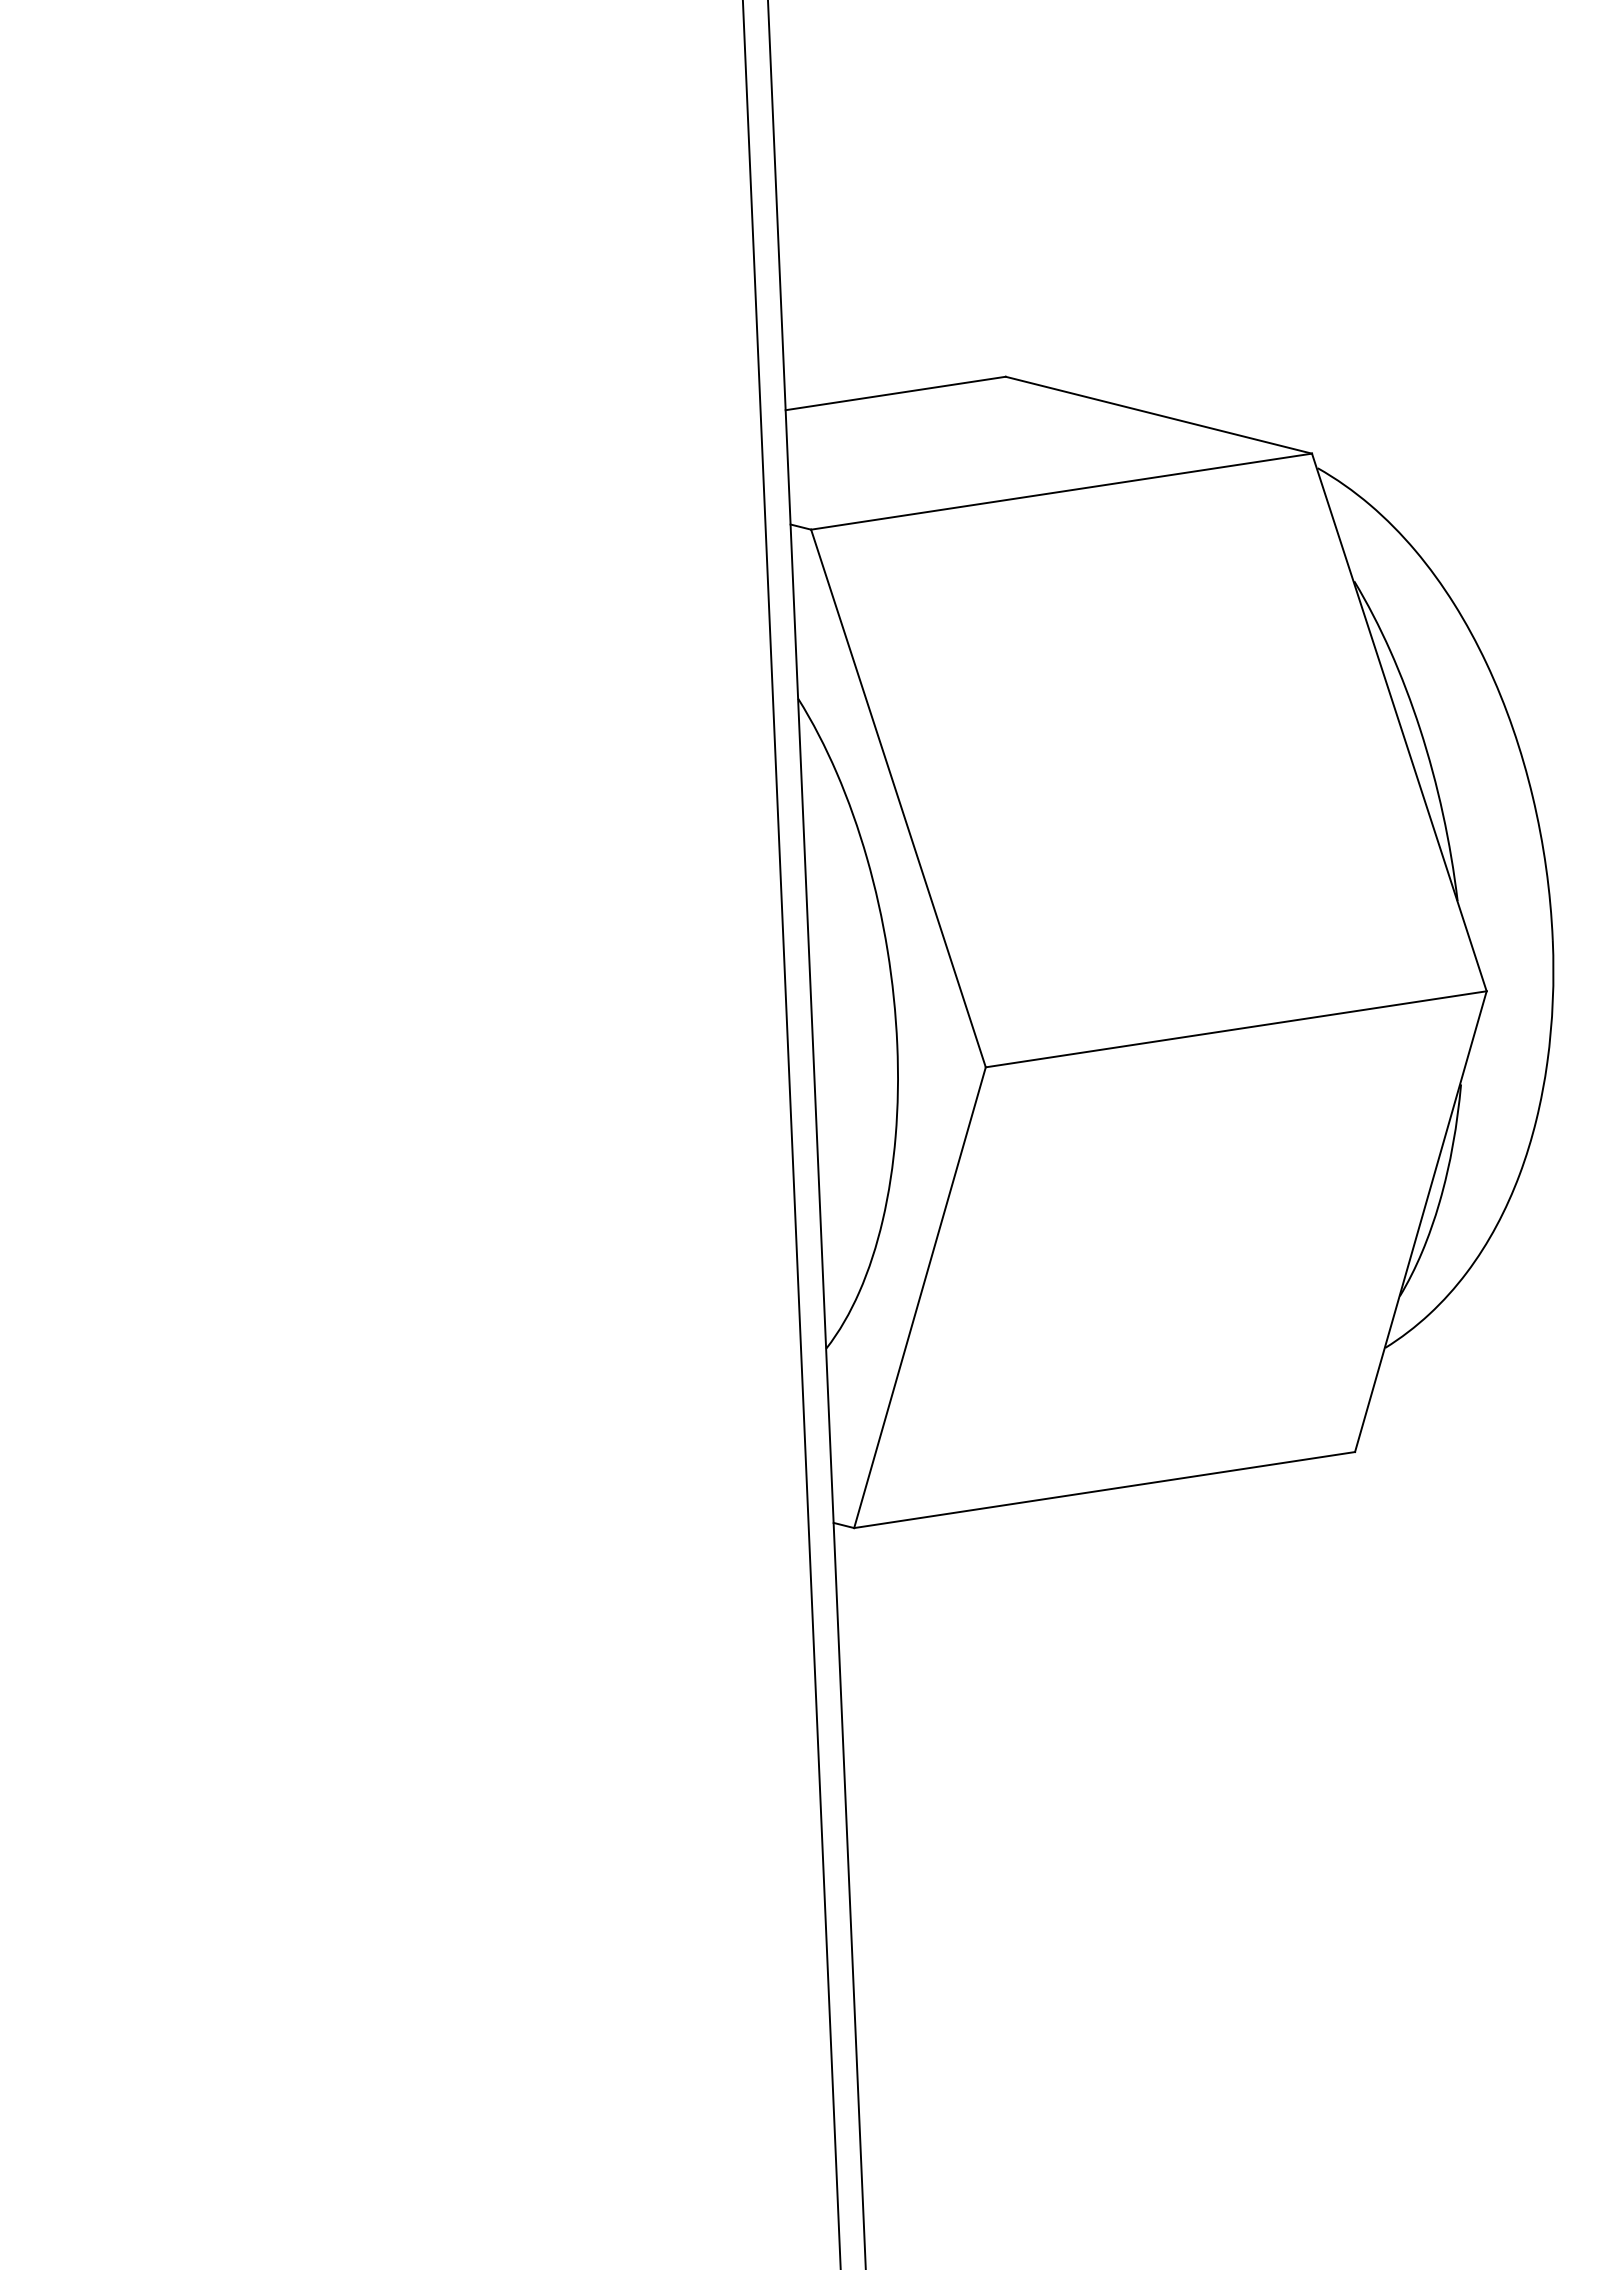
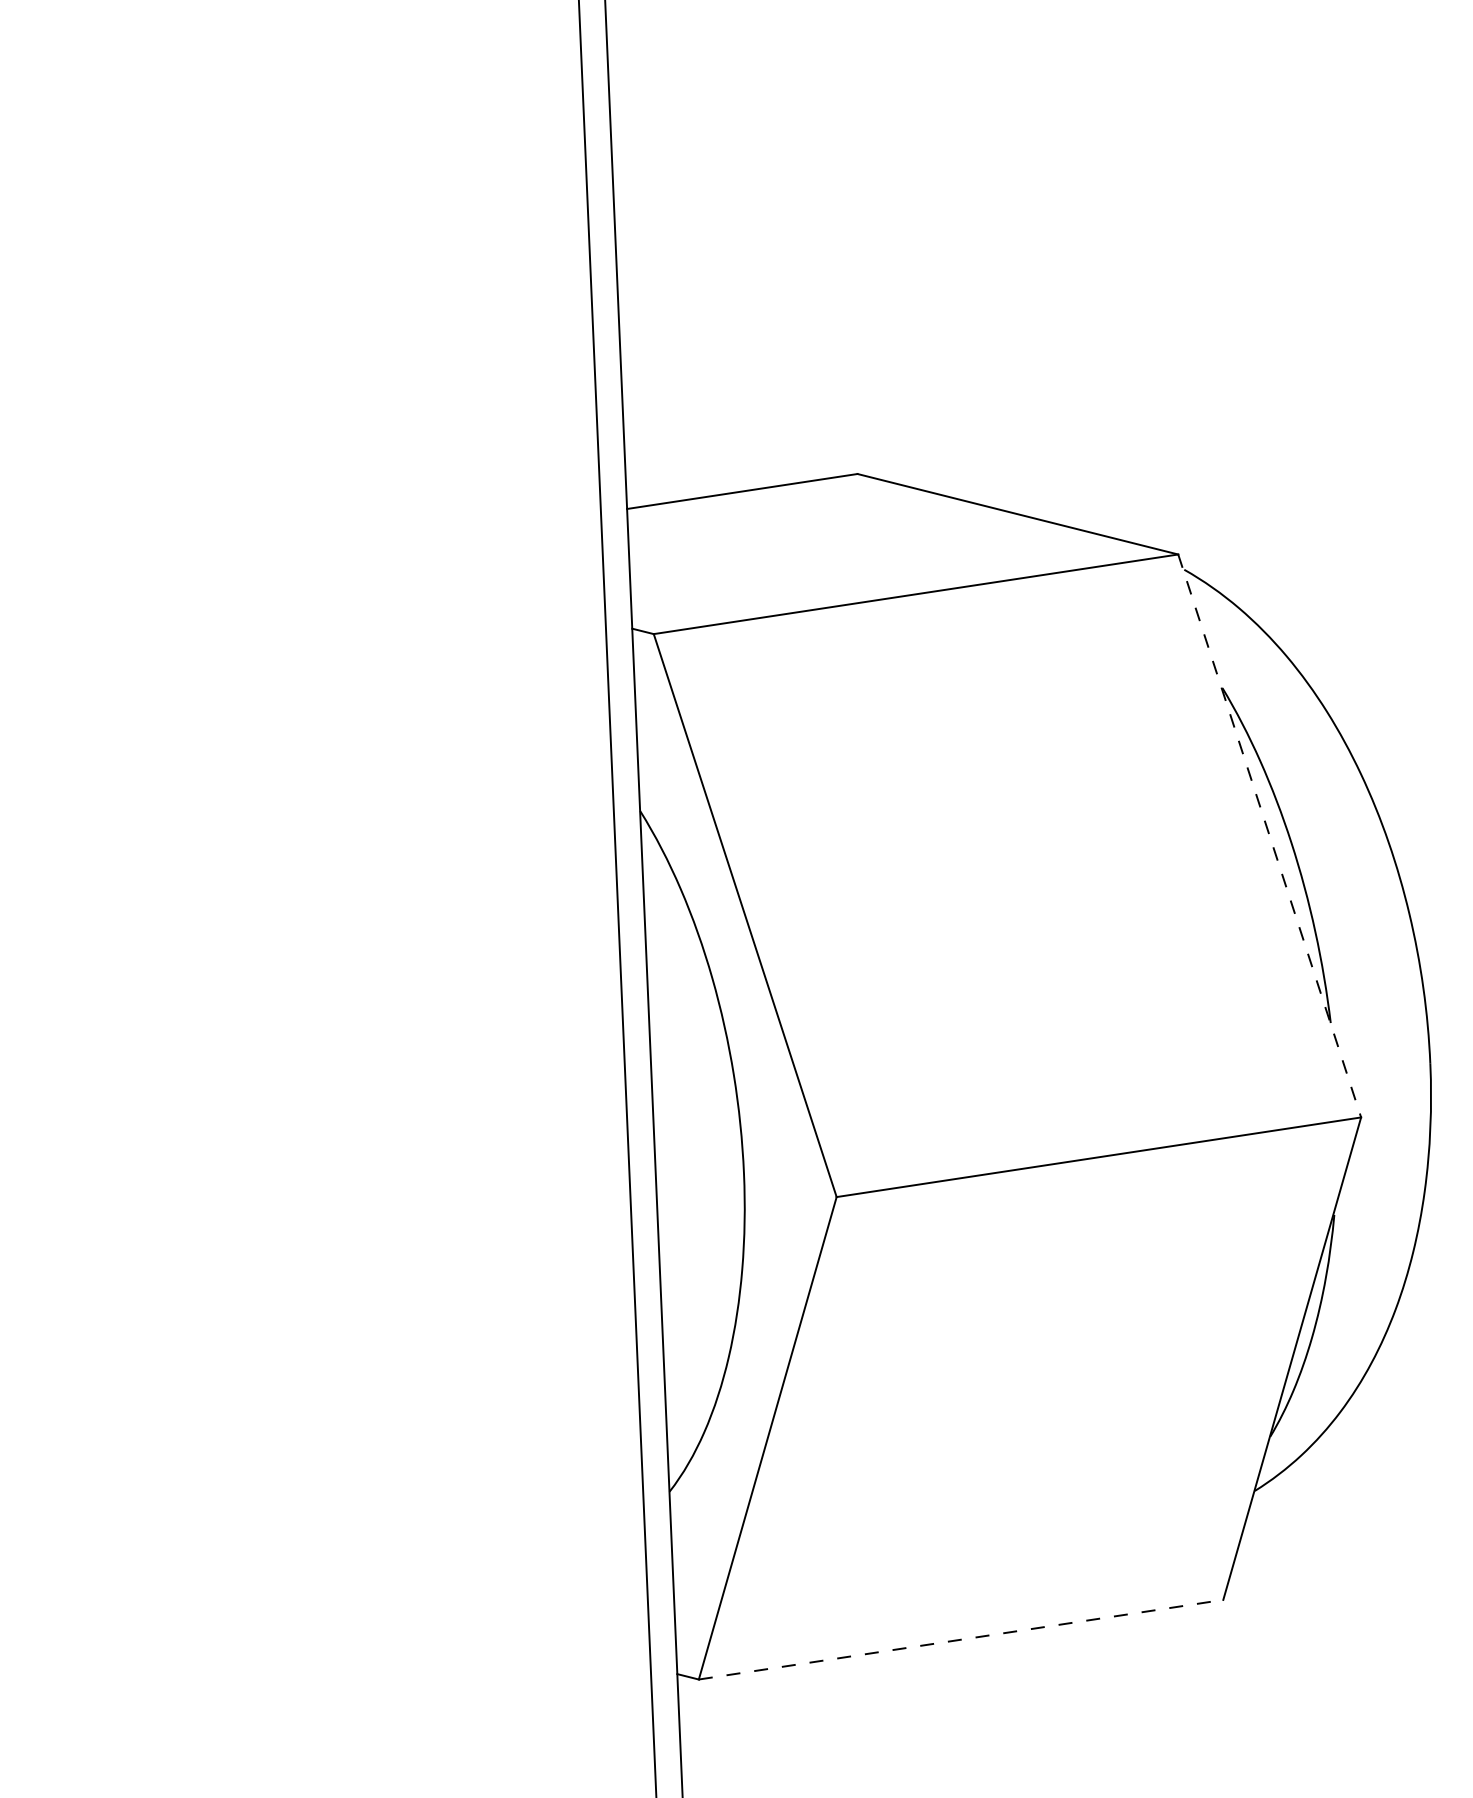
line: (1399, 722) -> (1269, 836), solid -> dashed
line: (1105, 1489) -> (962, 1639), solid -> dashed

